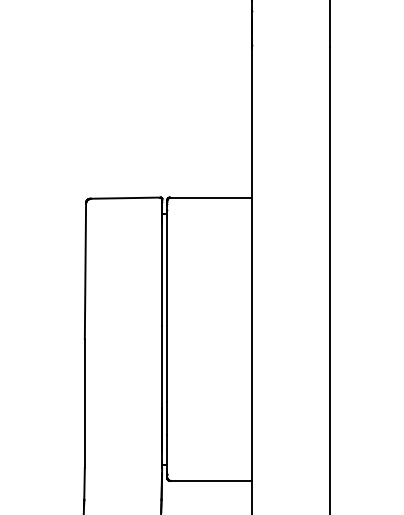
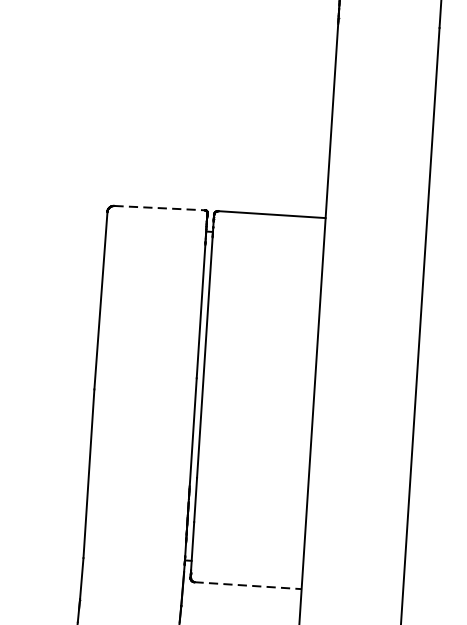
line: (125, 198) -> (159, 208), solid -> dashed
line: (211, 480) -> (248, 585), solid -> dashed

